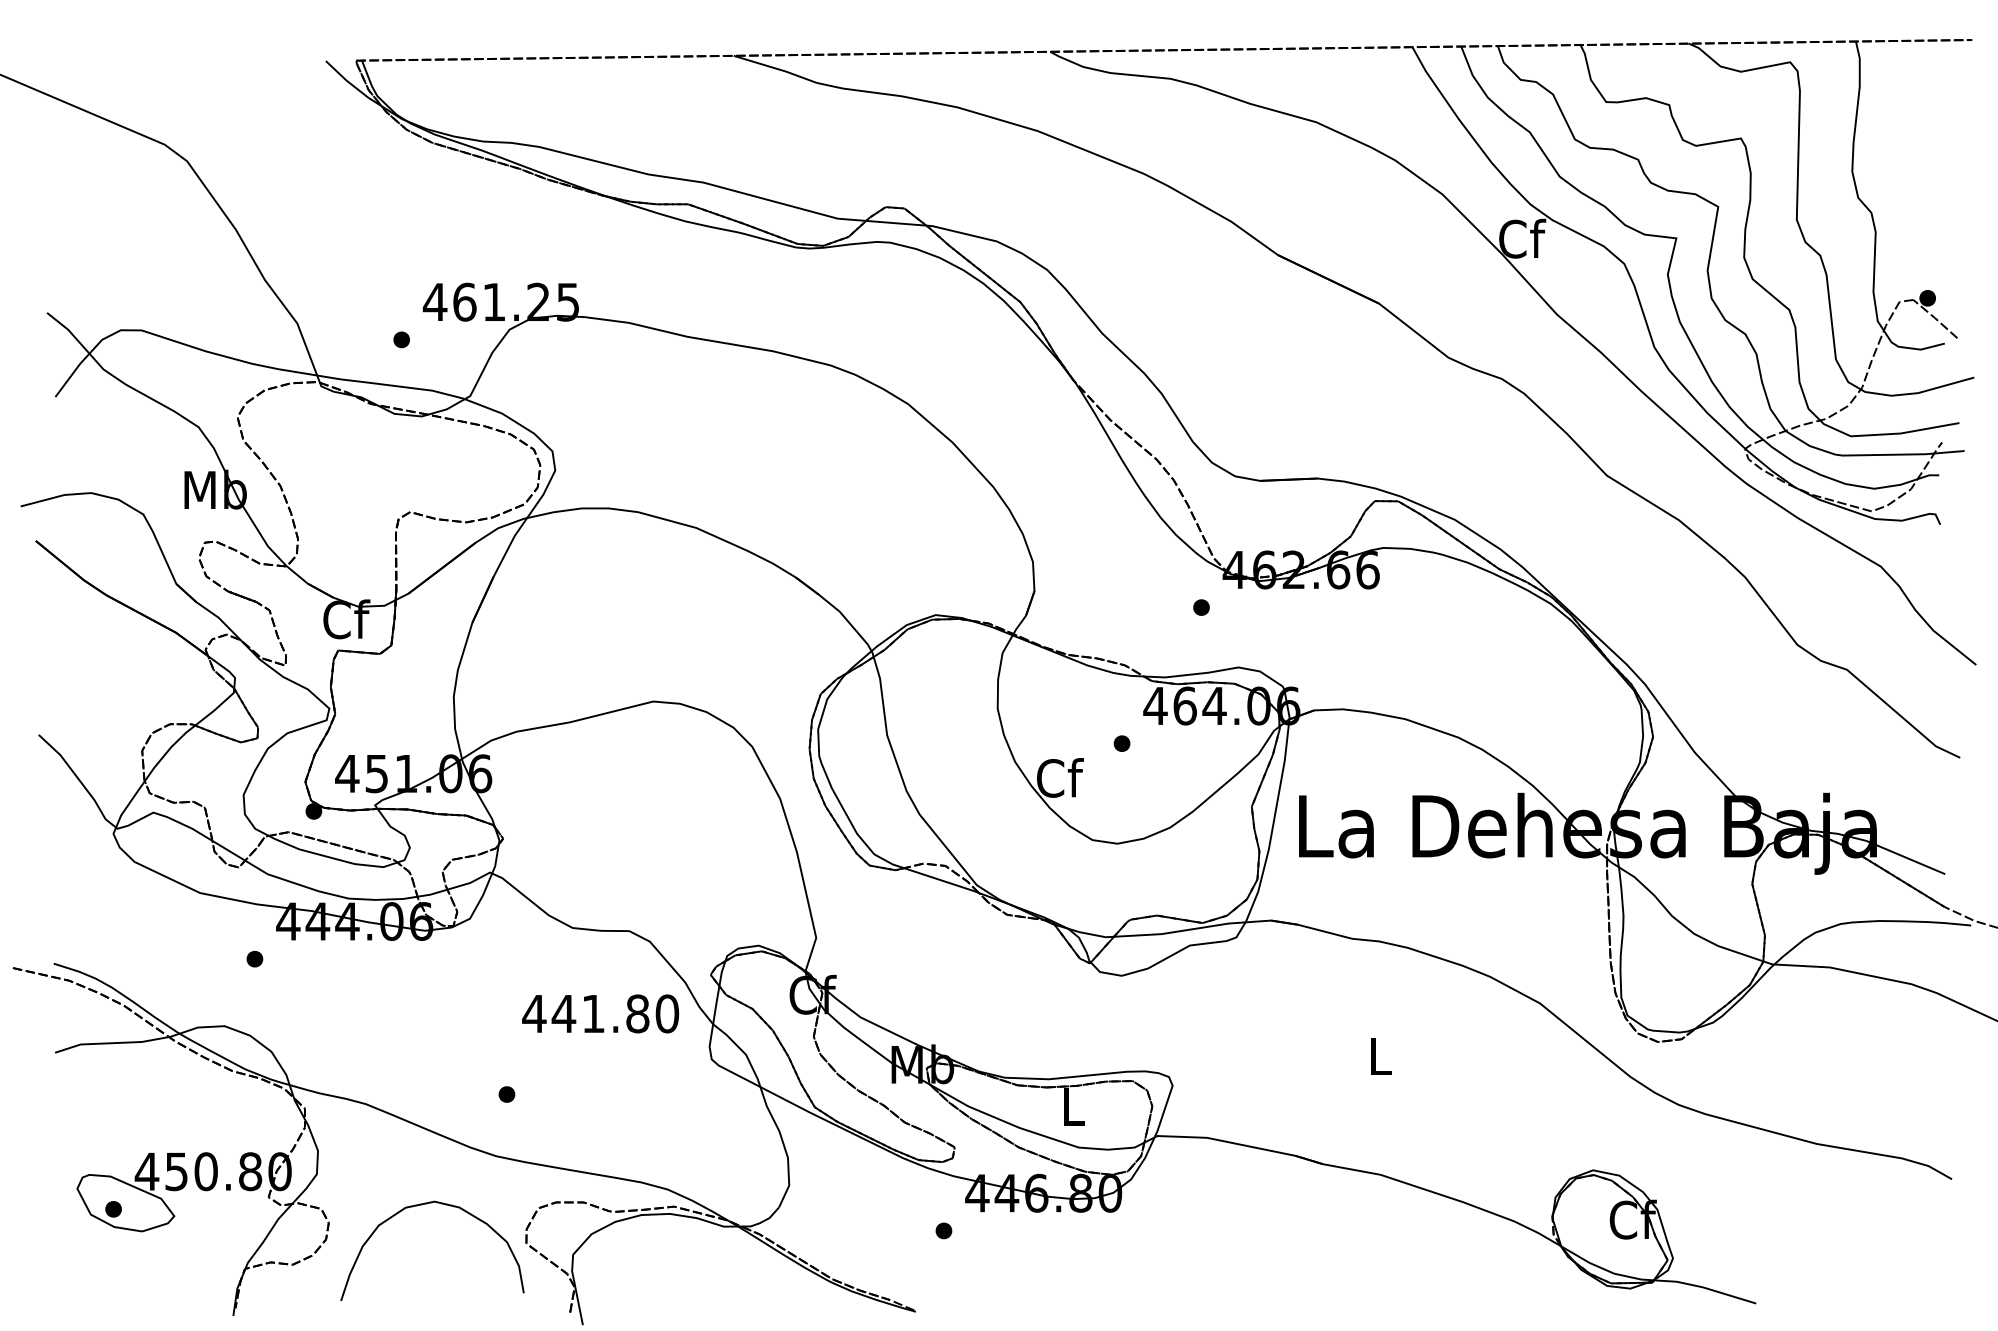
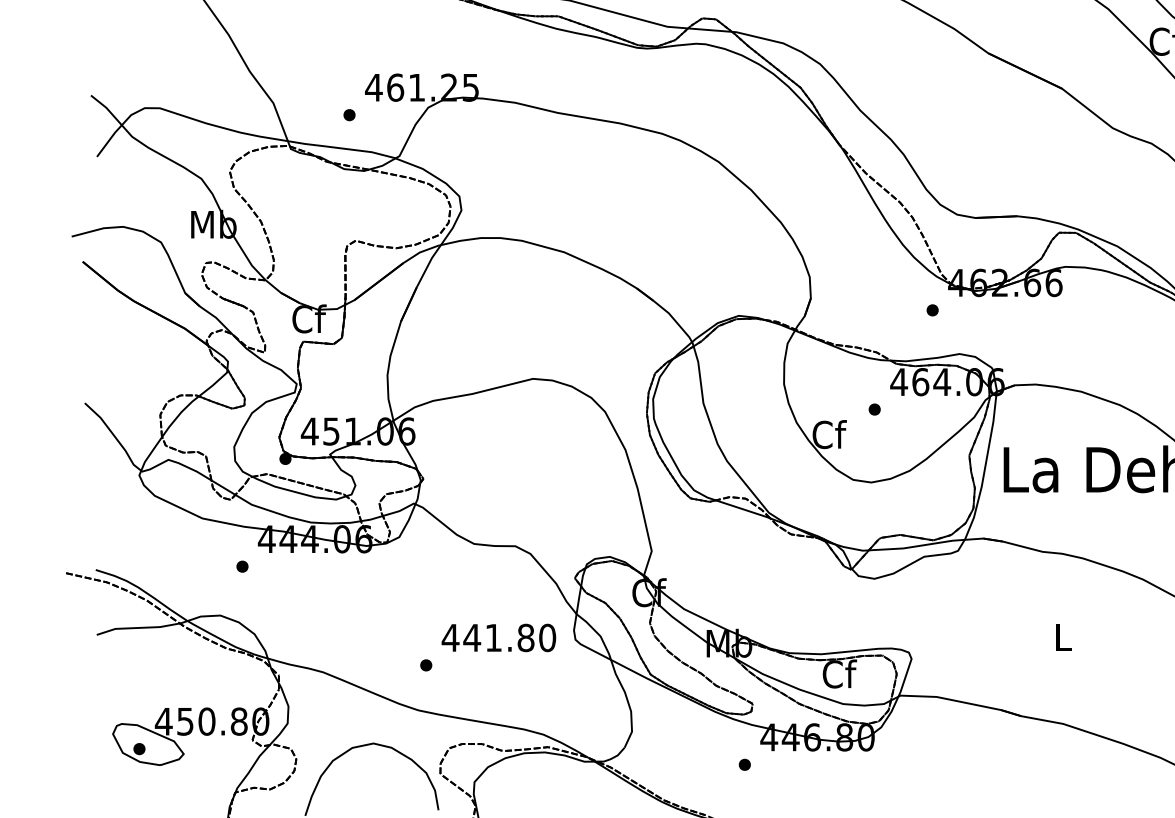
text: (600, 1013) -> (498, 637), moved
text: (1073, 1106) -> (839, 674), L -> Cf

